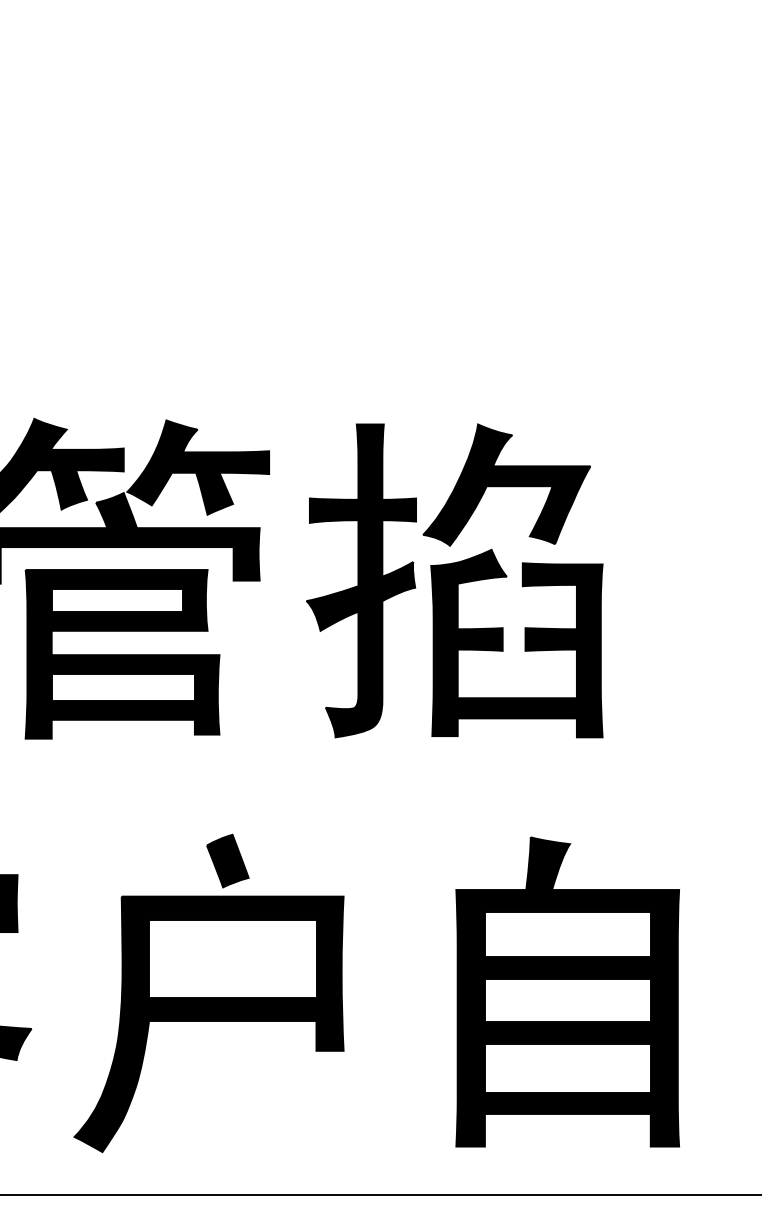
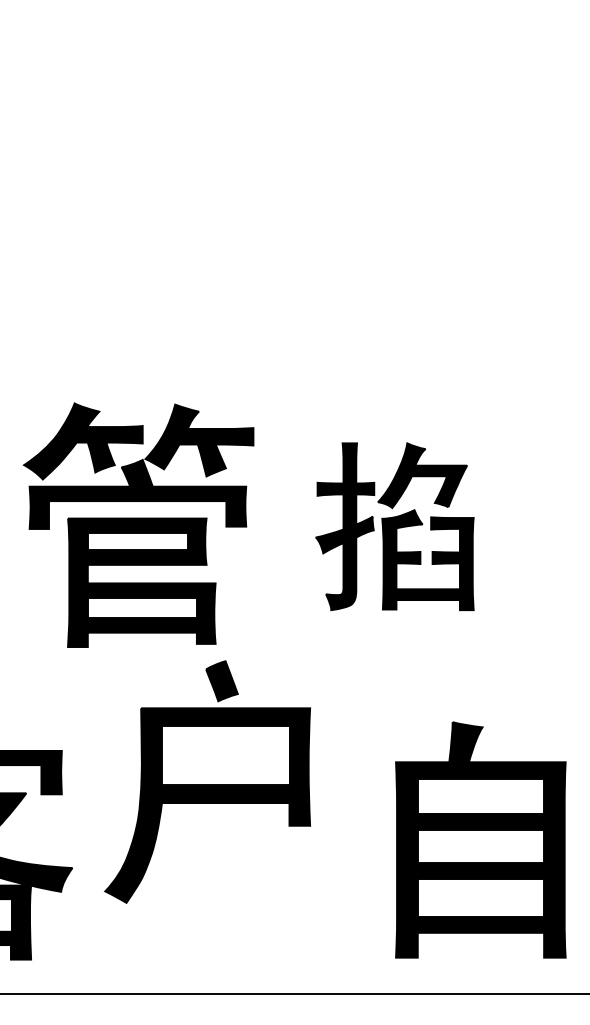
part: (454, 580) -> (394, 526), size x0.7
part: (208, 992) -> (207, 781), moved

